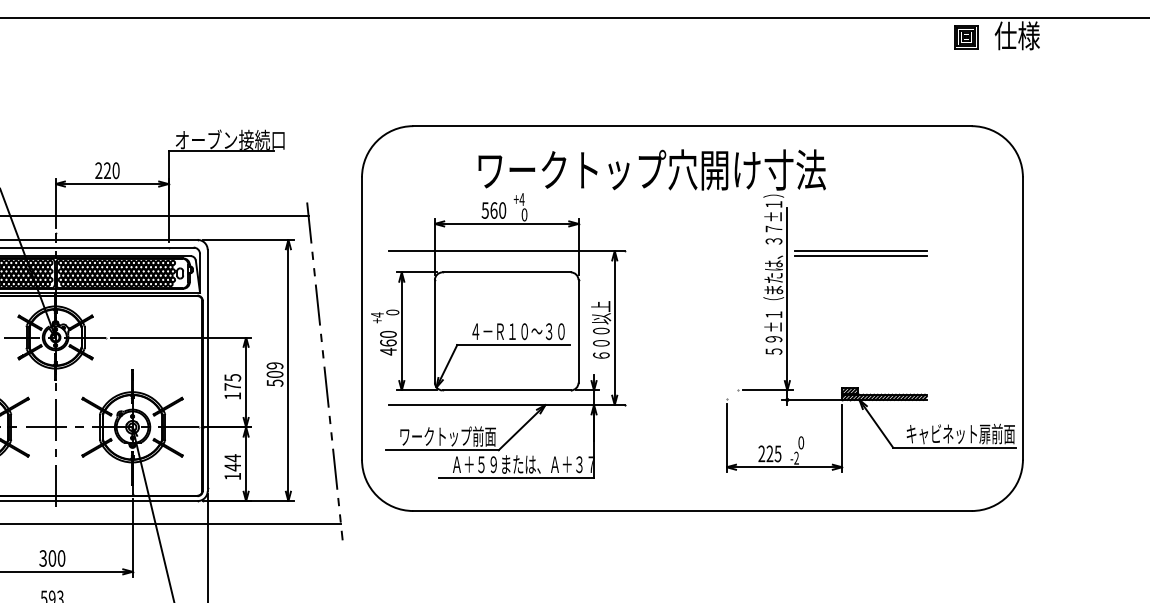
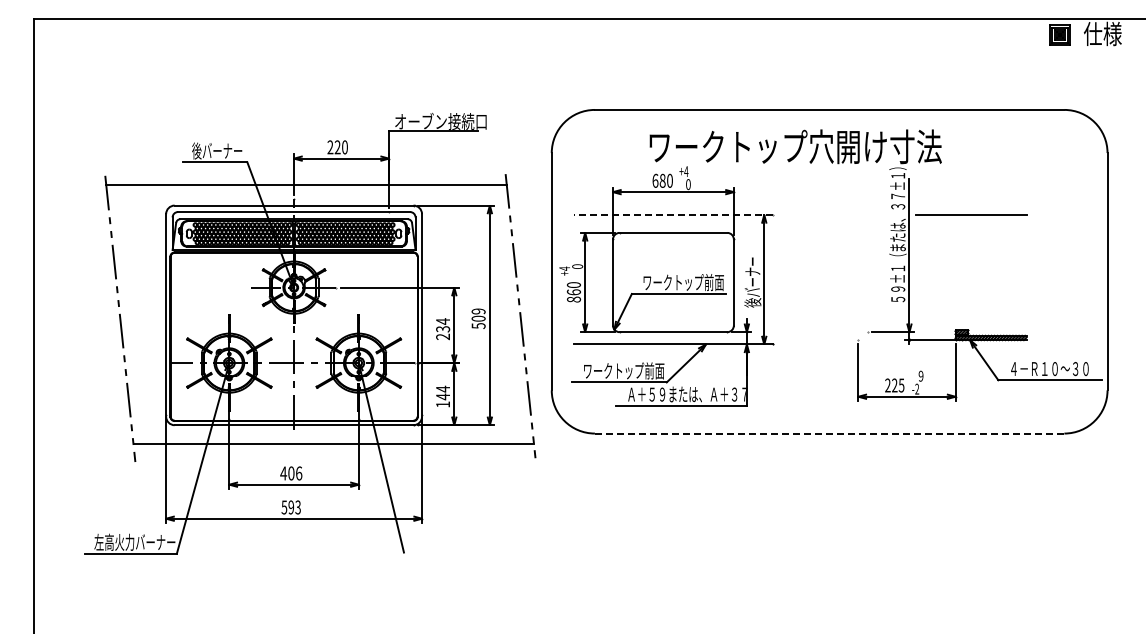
text: (488, 210) -> (658, 180), 560 -> 680
line: (505, 251) -> (672, 215), solid -> dashed
line: (859, 256) -> (970, 219), removed
text: (518, 331) -> (683, 282), ４－Ｒ１０～３０ -> ワークトップ前面
text: (600, 331) -> (752, 282), ６００以上 -> 後バーナー
text: (387, 351) -> (573, 299), 460 -> 860
text: (233, 387) -> (443, 329), 175 -> 234
text: (961, 433) -> (1055, 368), キャビネット扉前面 -> ４－Ｒ１０～３０
text: (800, 443) -> (920, 376), 0 -> 9
line: (692, 510) -> (829, 433), solid -> dashed
text: (52, 558) -> (291, 473), 300 -> 406

